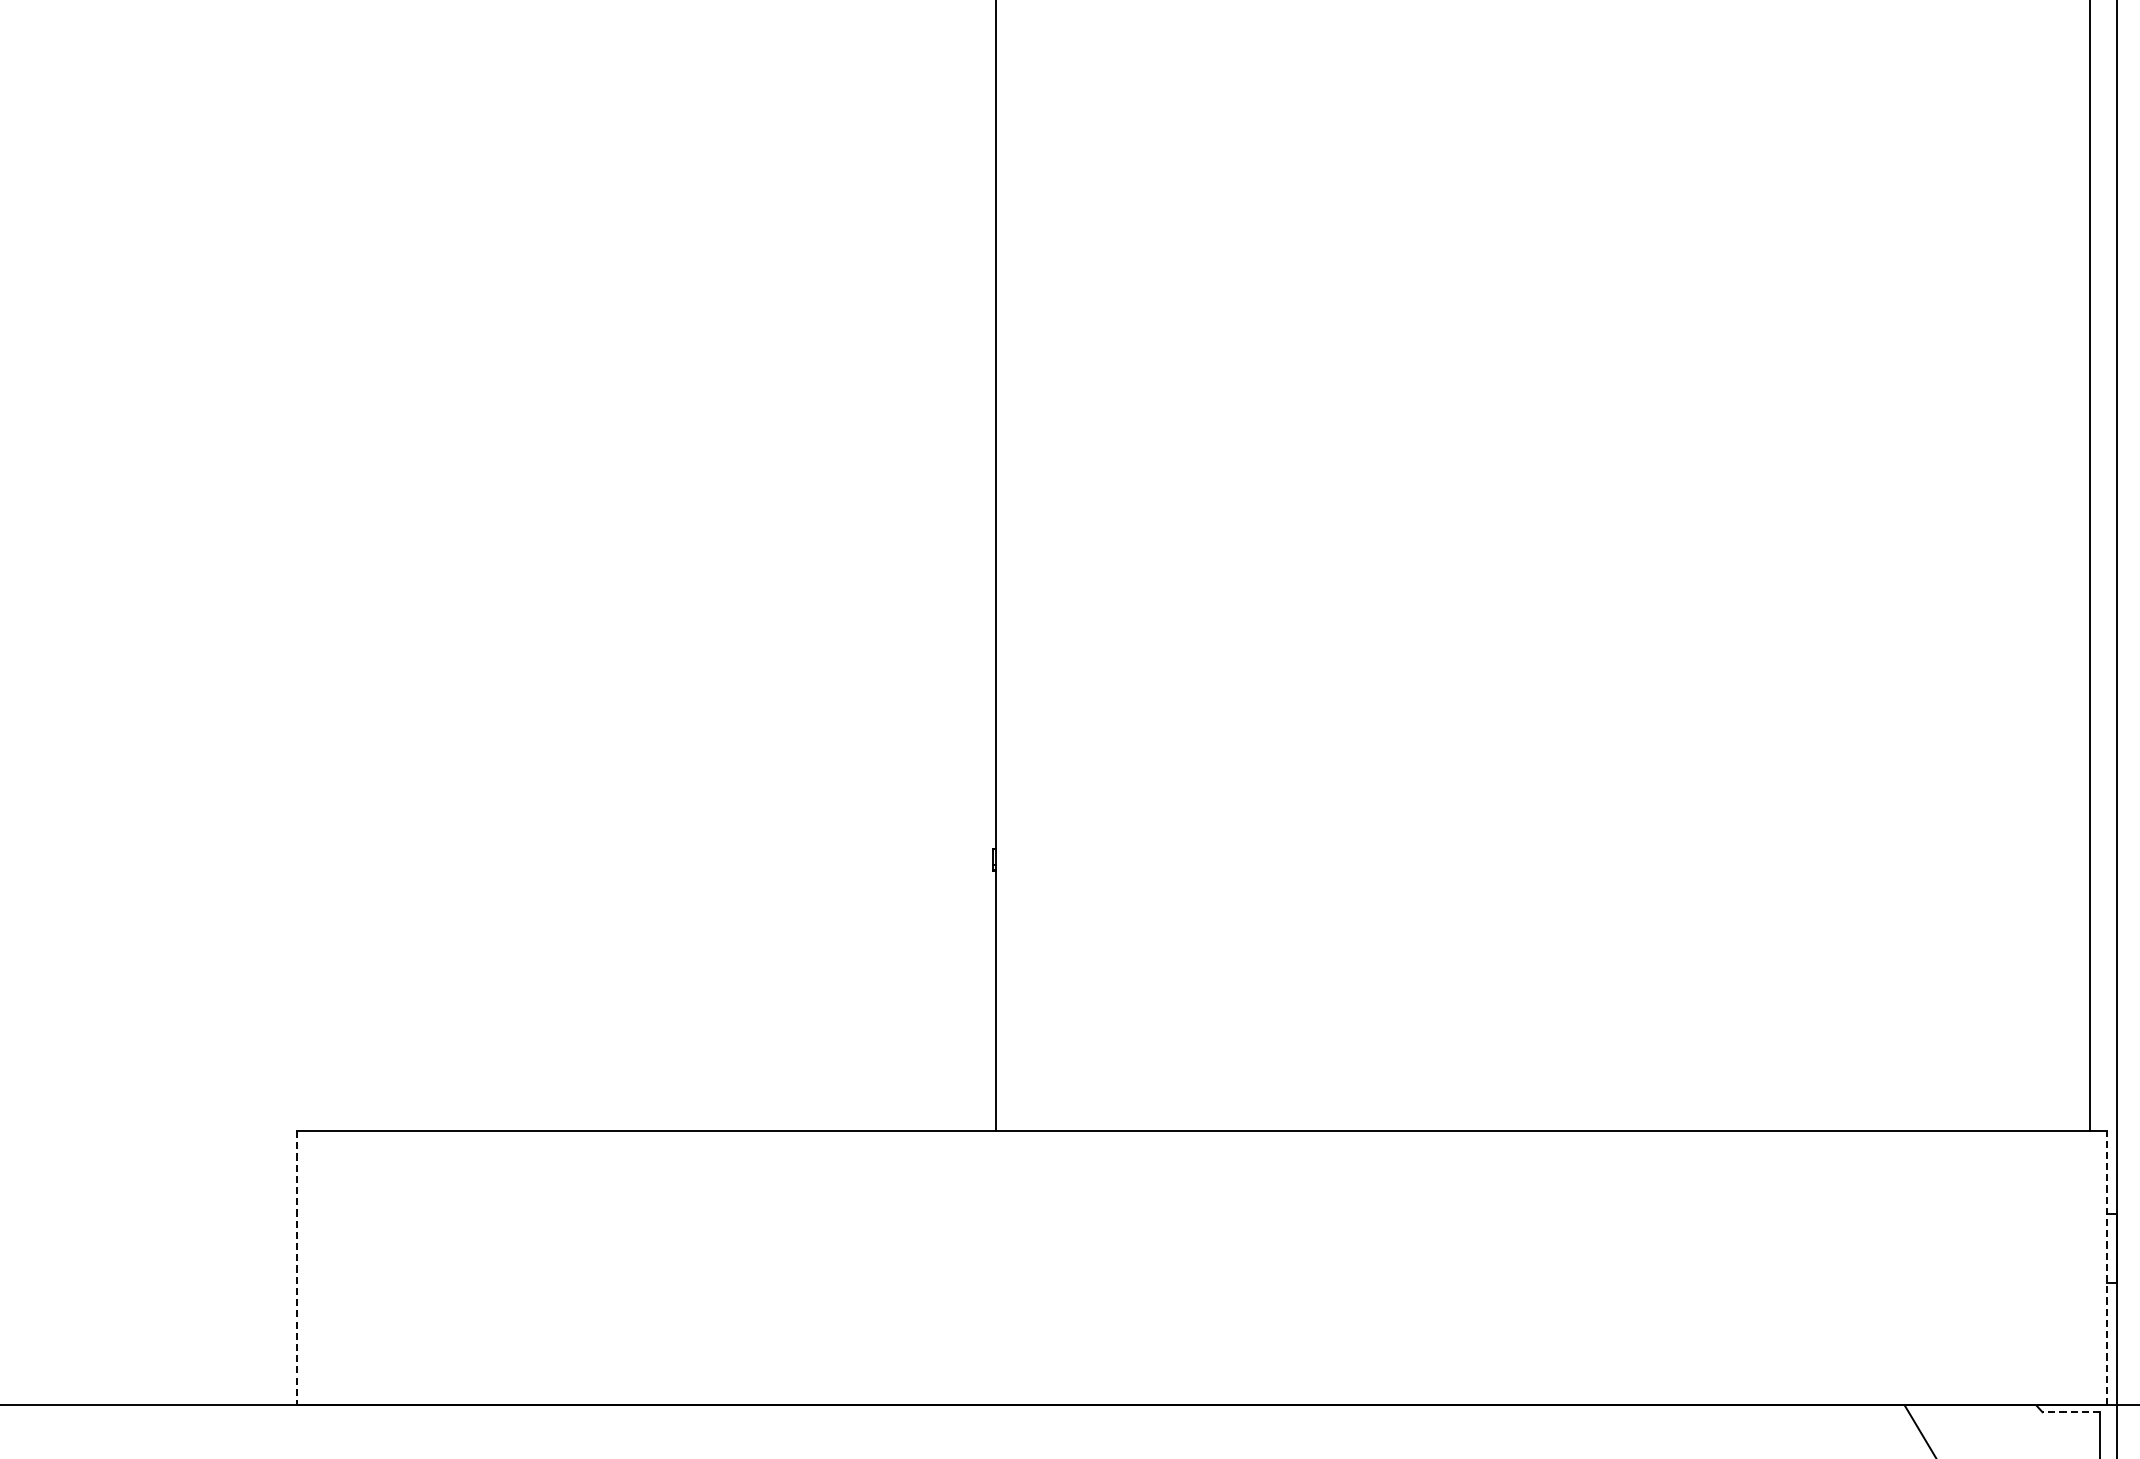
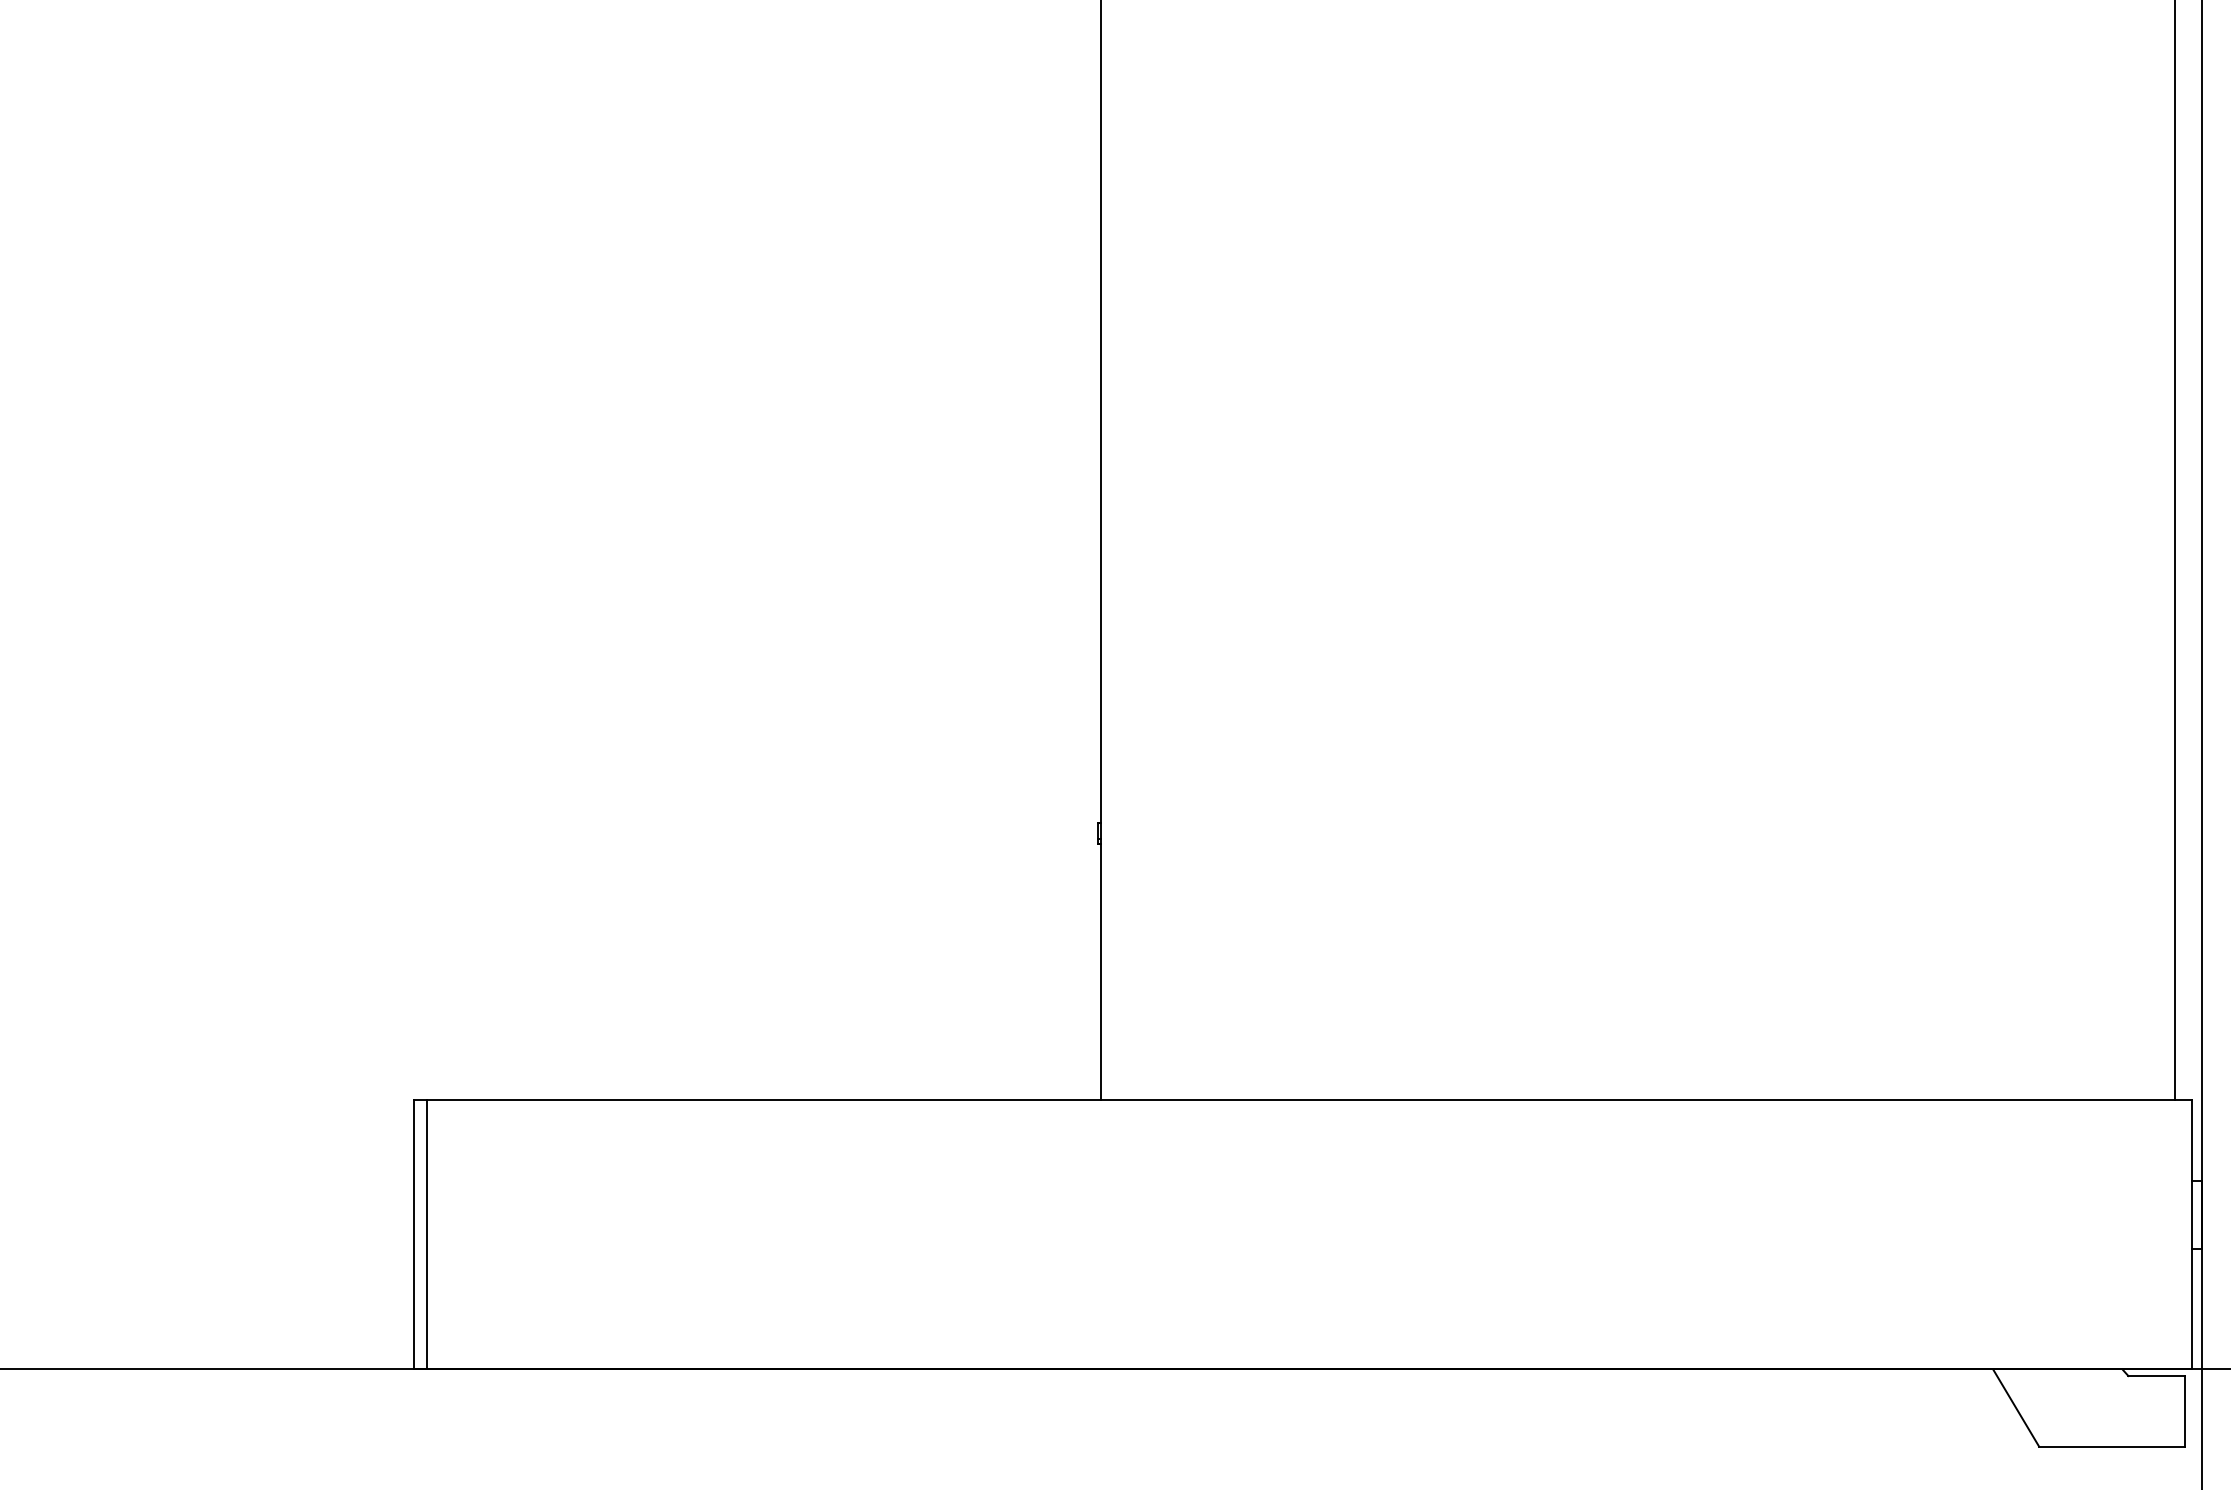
line: (297, 1268) -> (414, 1234), dashed -> solid
line: (310, 1268) -> (427, 1234), added
line: (2106, 1268) -> (2191, 1234), dashed -> solid
line: (2071, 1412) -> (2156, 1376), dashed -> solid

